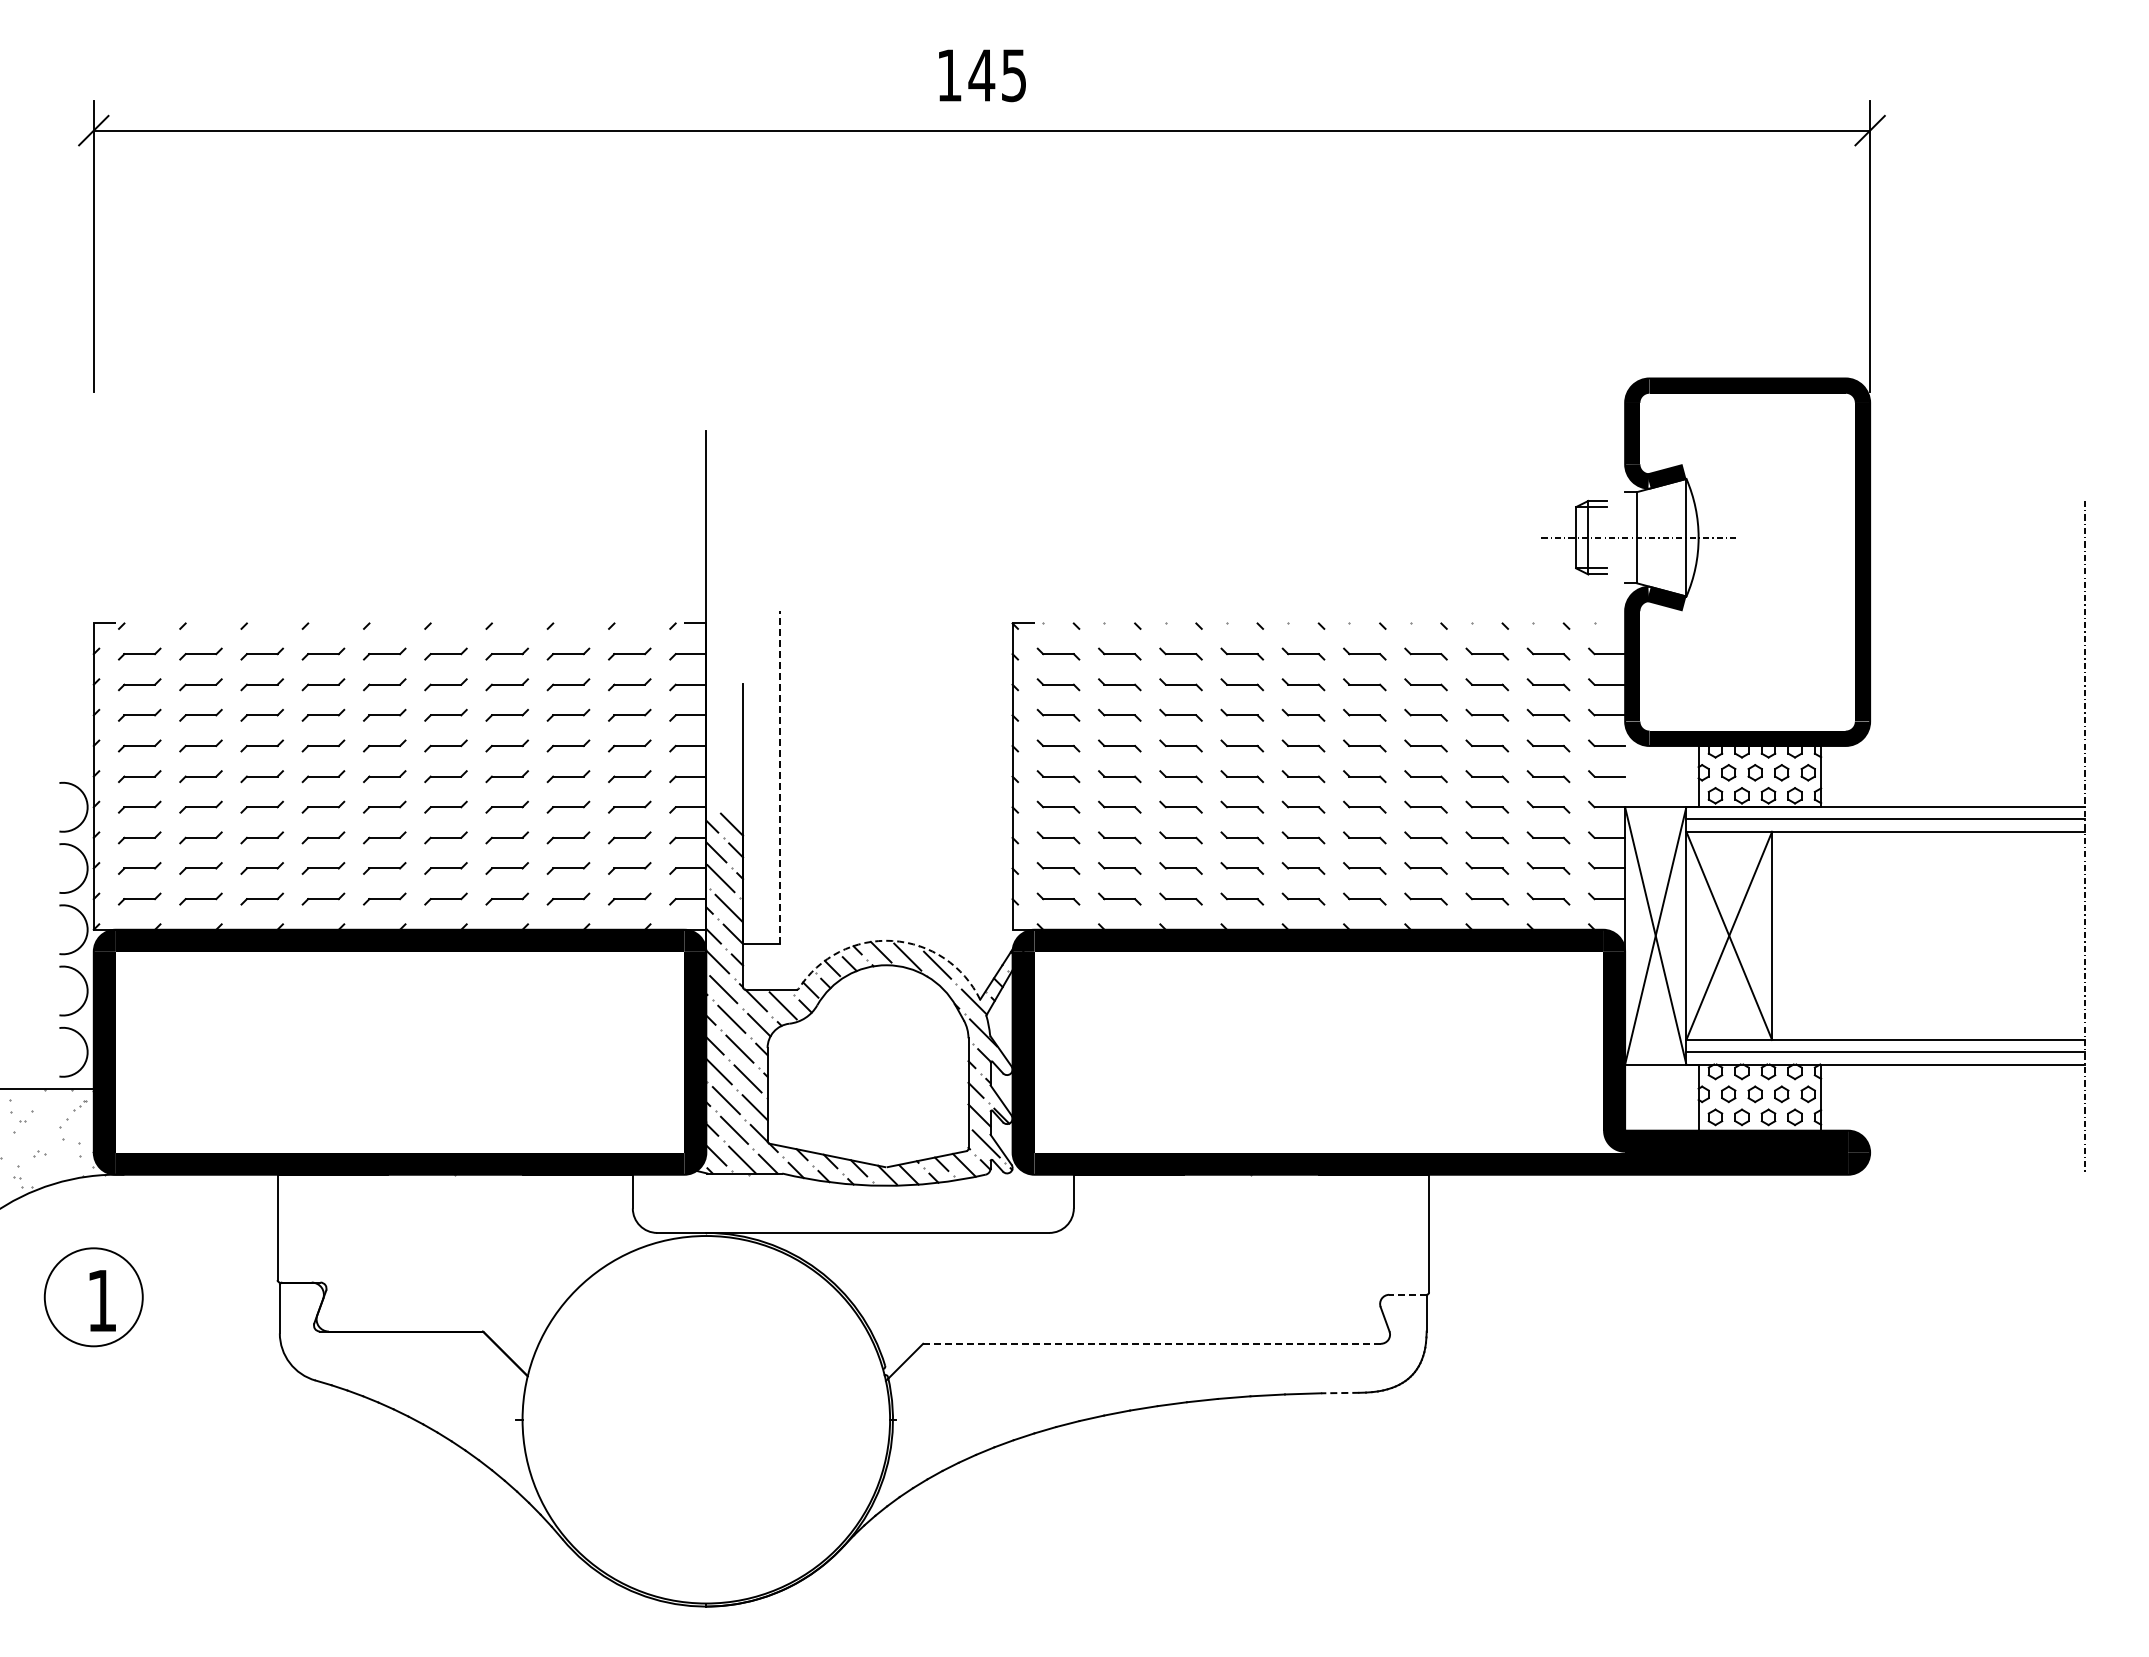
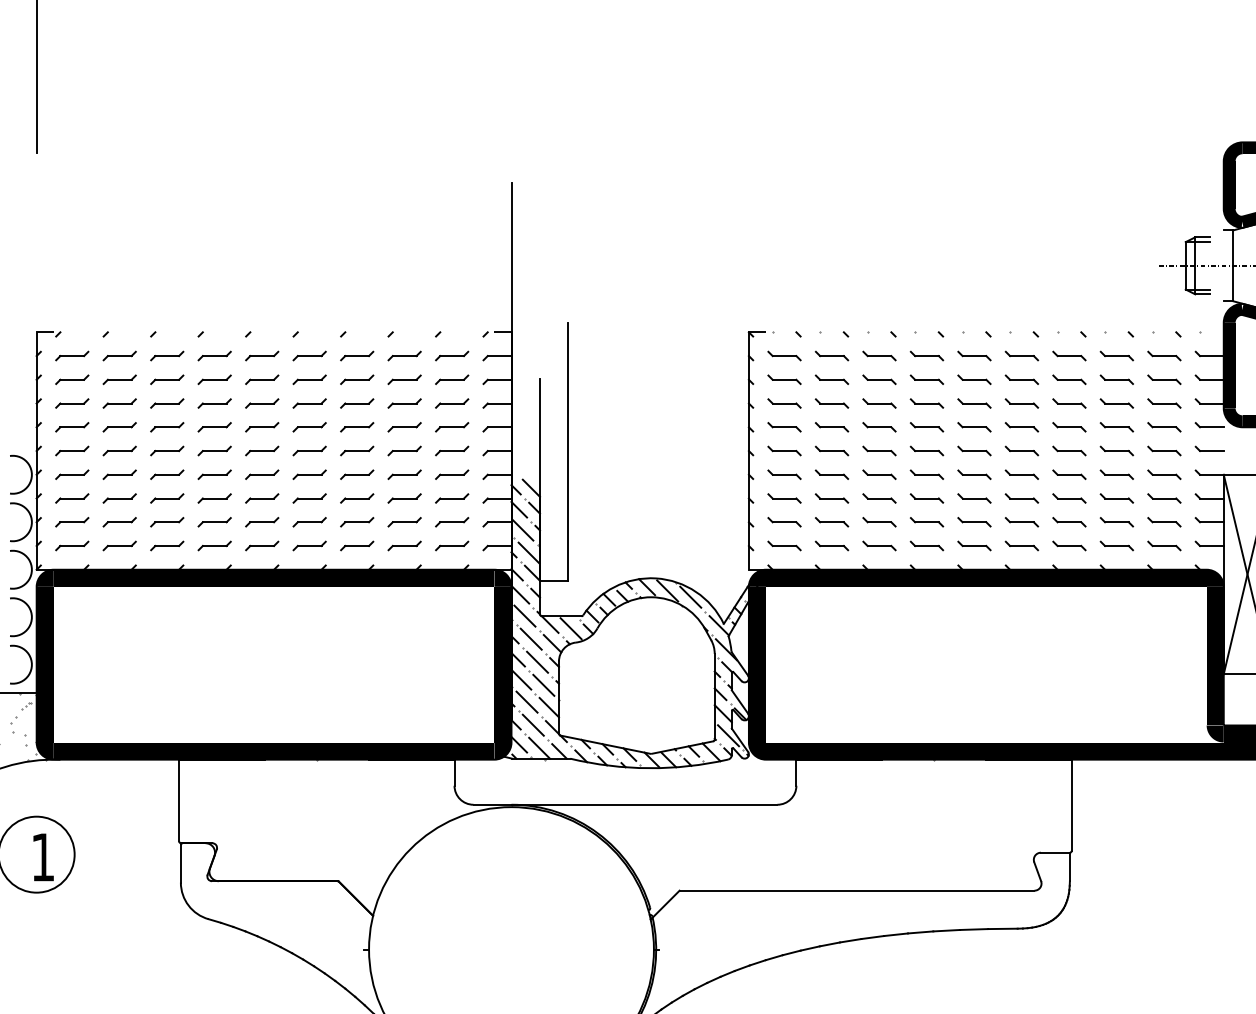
line: (779, 777) -> (568, 451), dashed -> solid
arc: (892, 940) -> (655, 578), dashed -> solid
line: (1407, 1294) -> (1055, 852), dashed -> solid
line: (1152, 1343) -> (857, 890), dashed -> solid
line: (1339, 1393) -> (1002, 929), dashed -> solid

